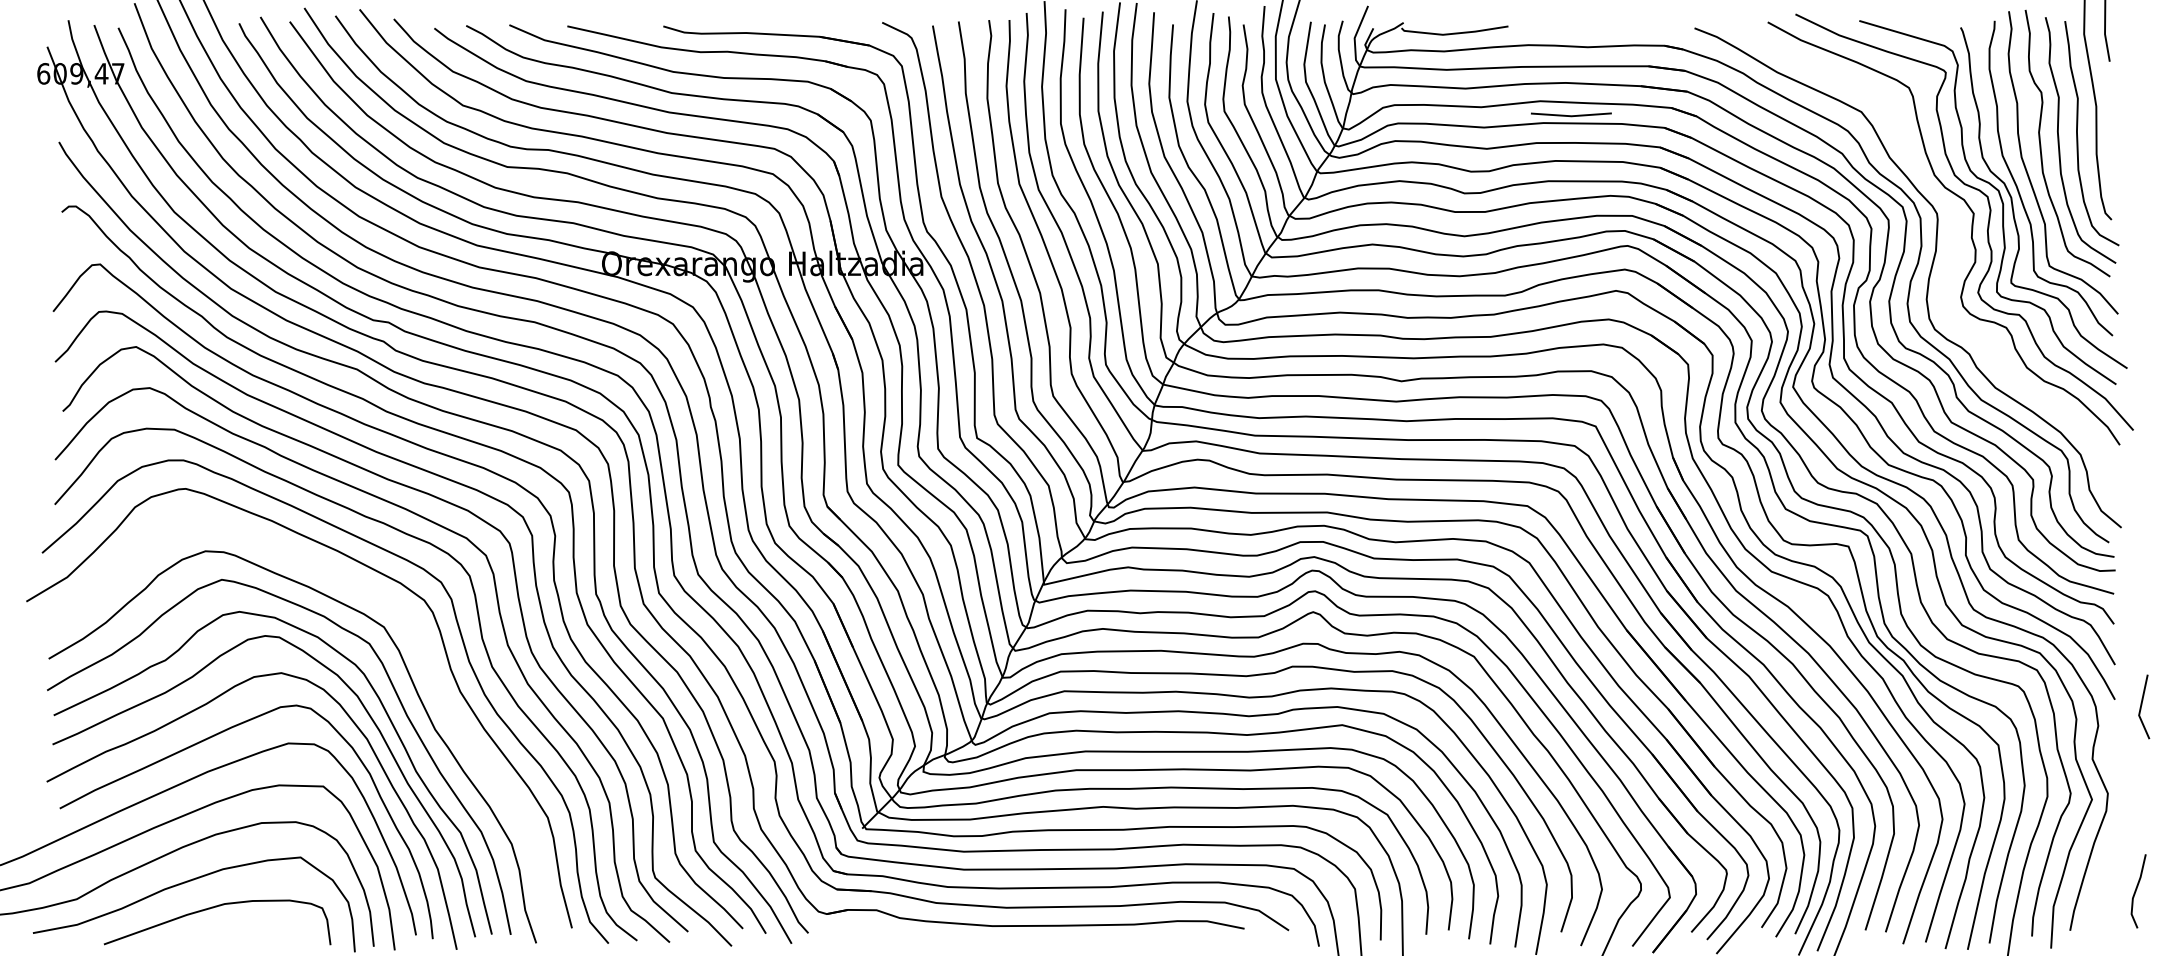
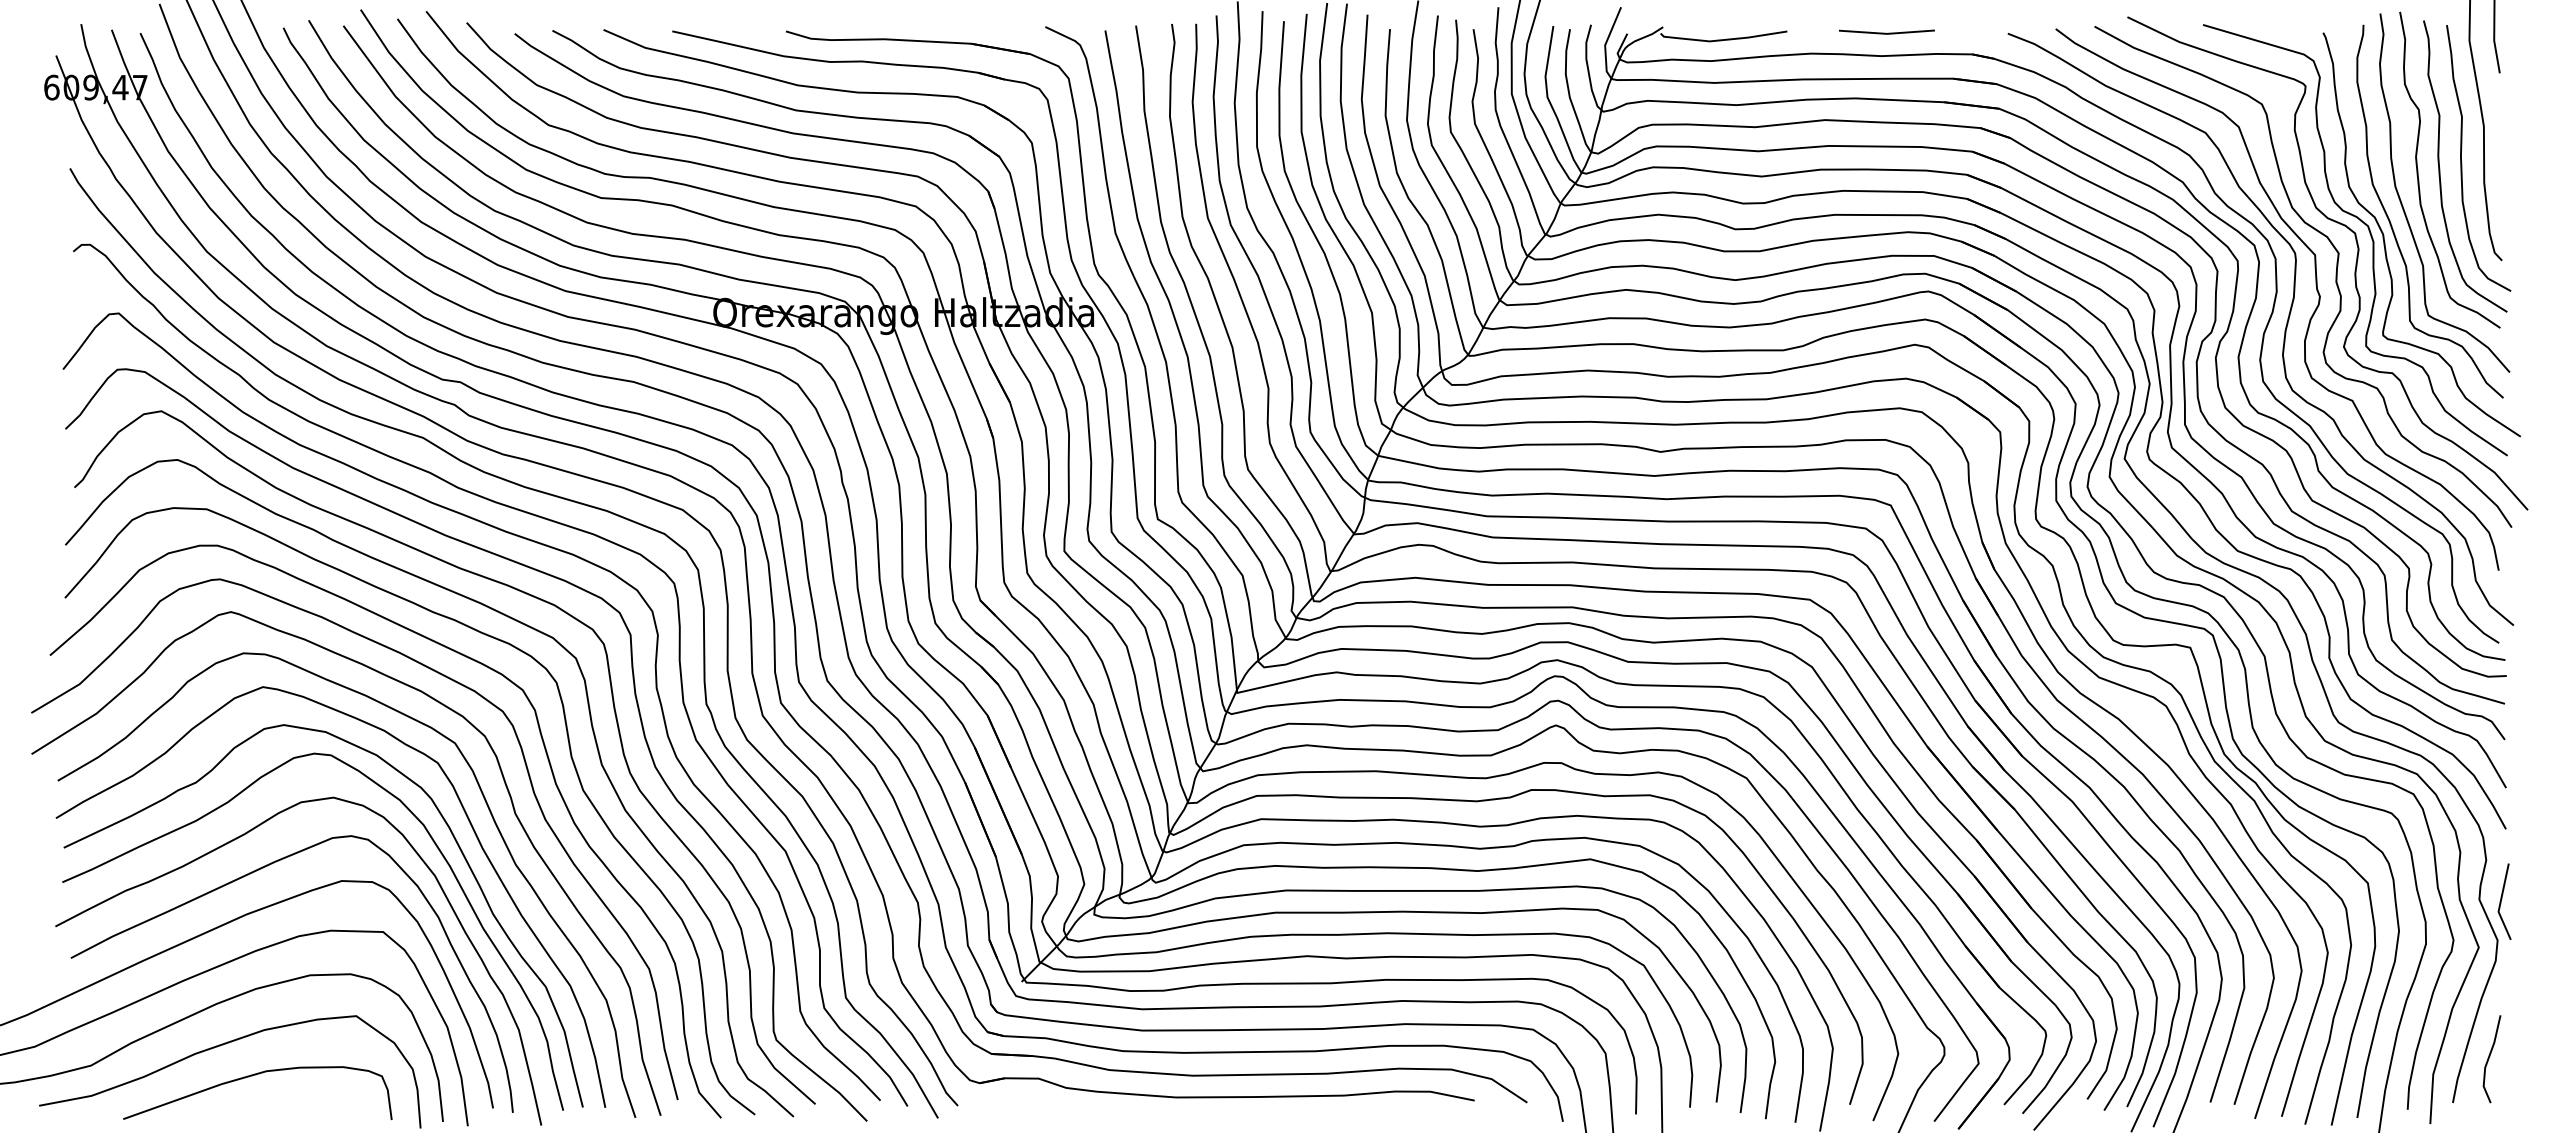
line: (1570, 115) -> (1885, 32), moved
curve: (1950, 266) -> (2311, 315), added
part: (433, 684) -> (513, 811), added
line: (2142, 705) -> (2502, 899), moved
line: (2136, 891) -> (2489, 1059), moved

